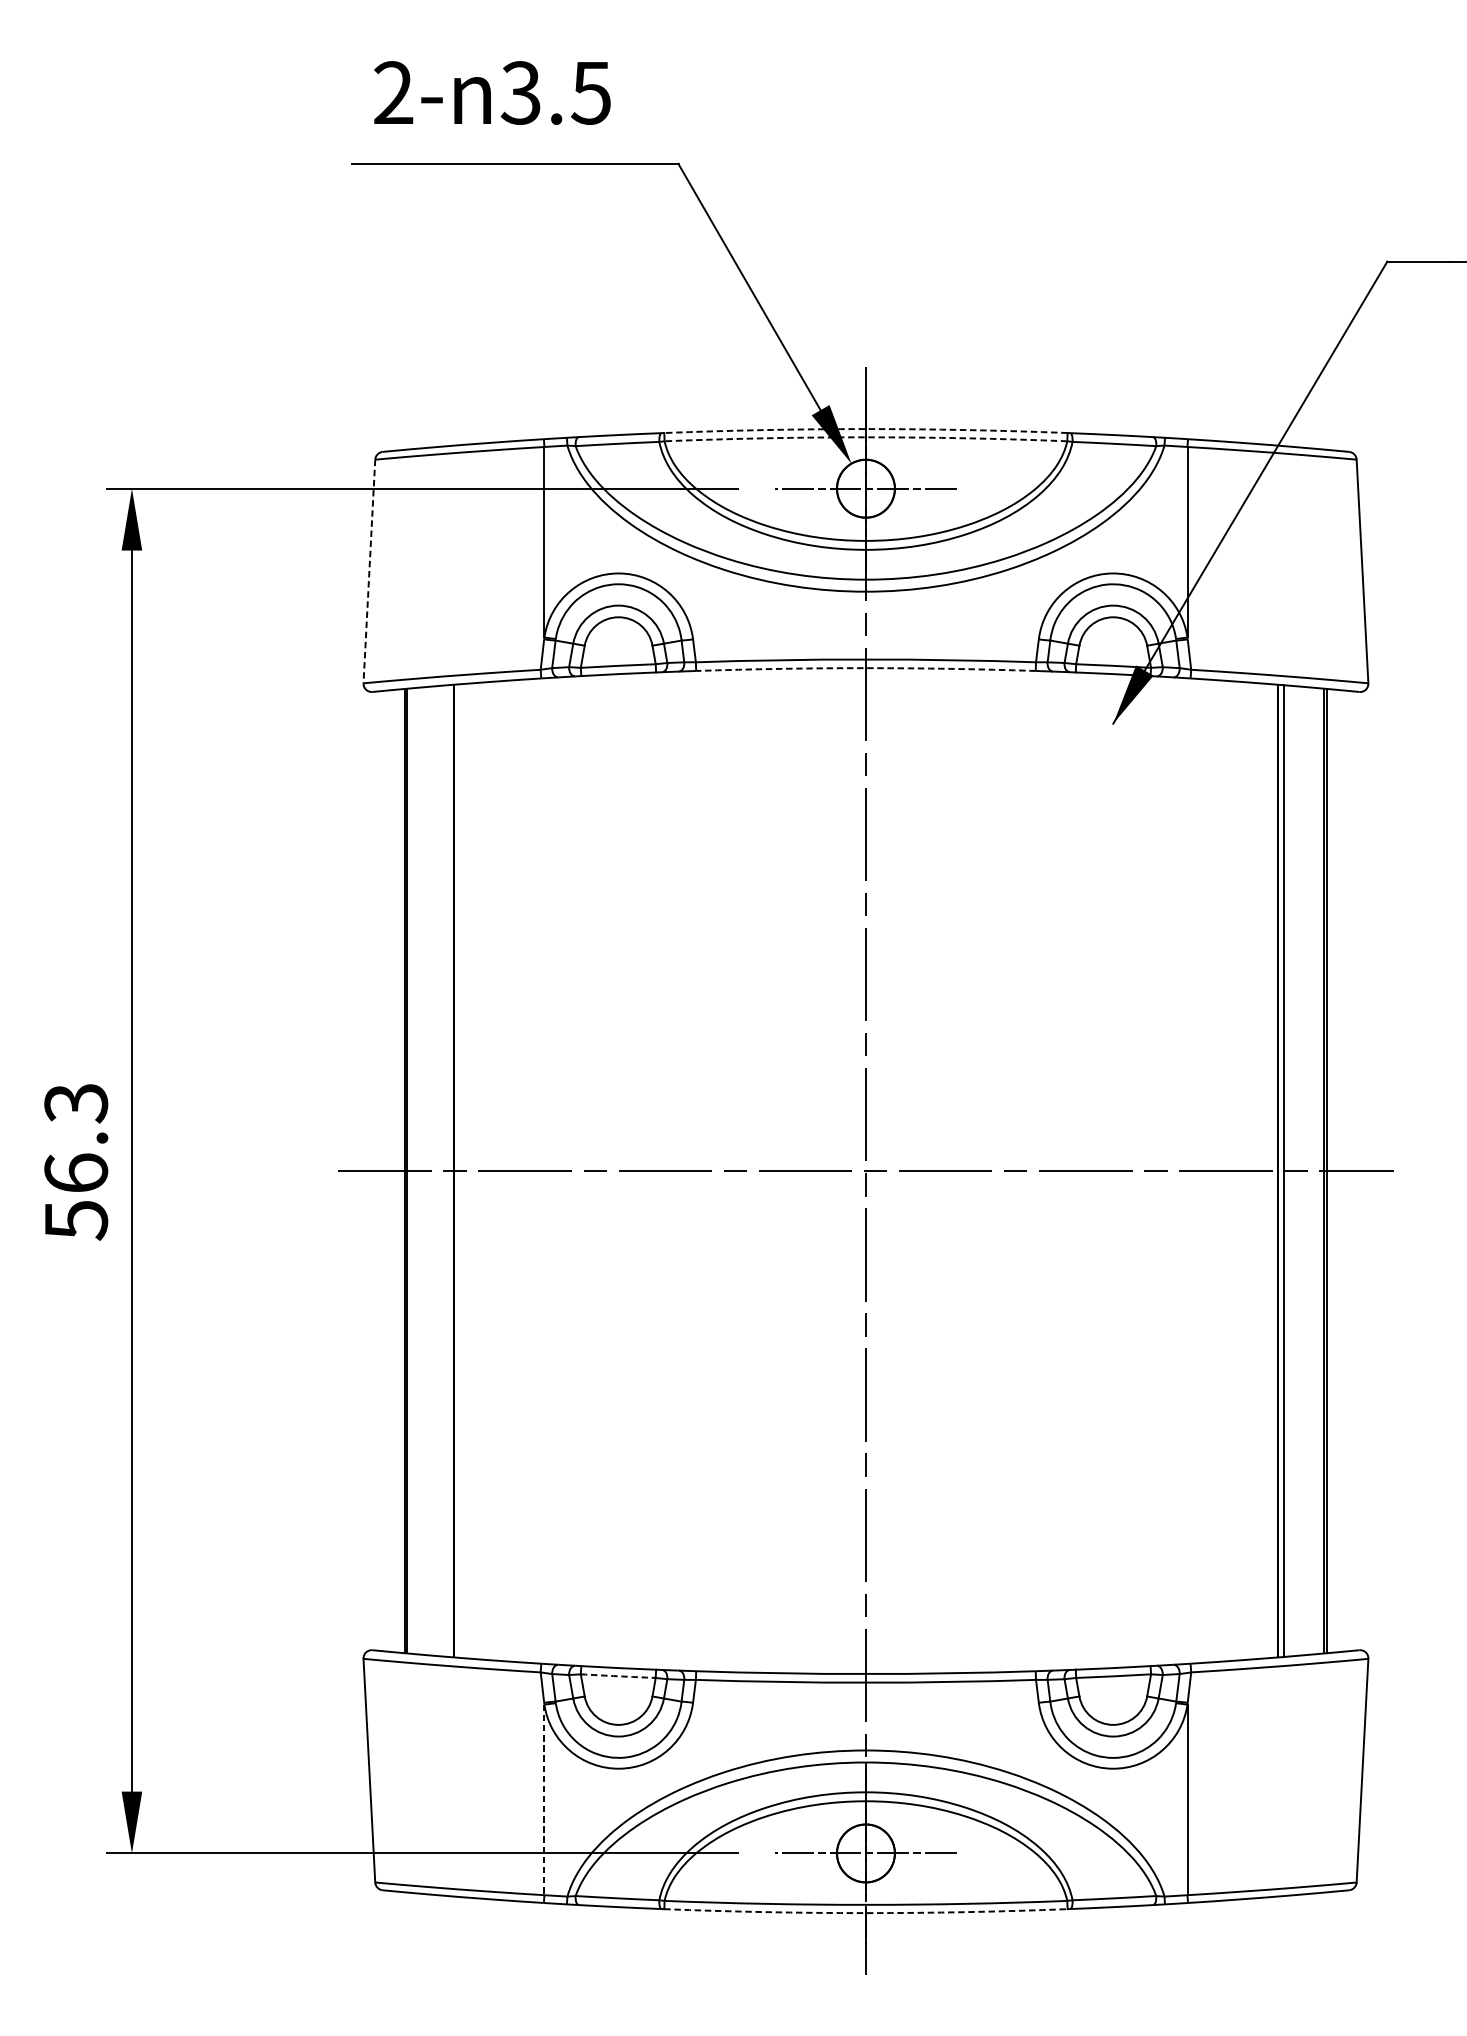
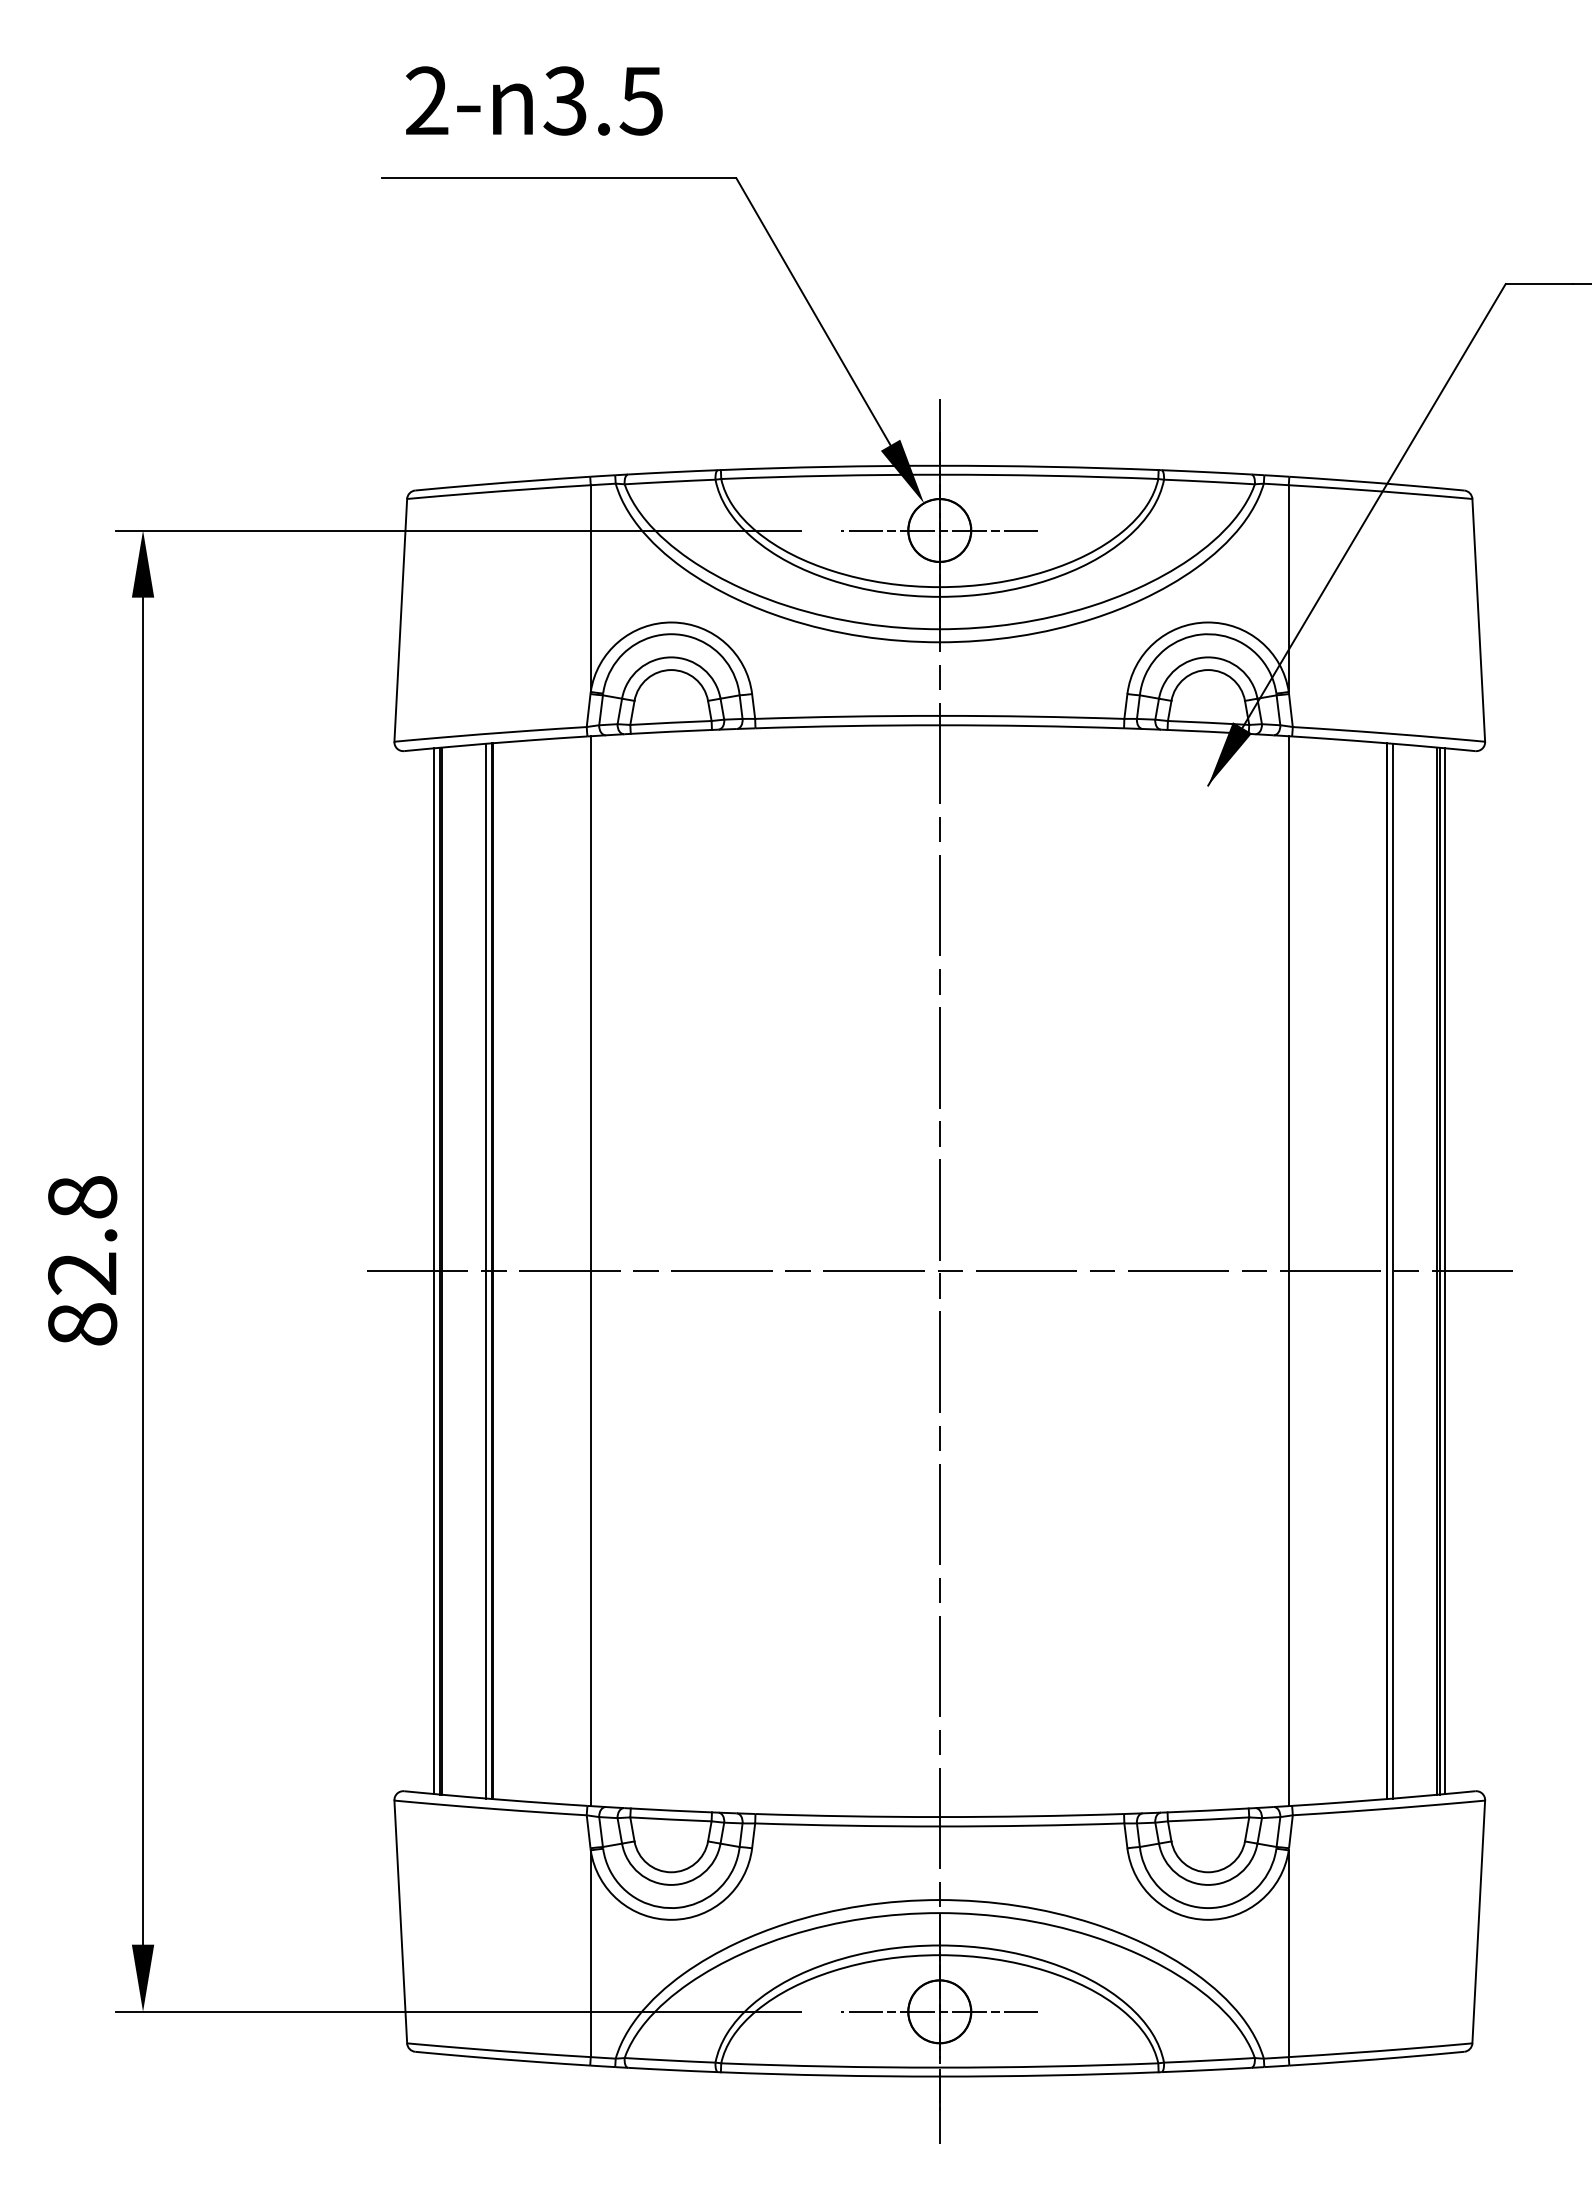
arc: (865, 428) -> (939, 465), dashed -> solid
arc: (865, 437) -> (939, 474), dashed -> solid
line: (369, 571) -> (400, 620), dashed -> solid
arc: (865, 668) -> (939, 725), dashed -> solid
text: (76, 1162) -> (82, 1261), 56.3 -> 82.8
line: (448, 1170) -> (486, 1270), added
line: (400, 1171) -> (434, 1271), added
line: (544, 1171) -> (590, 1271), added
line: (1187, 1171) -> (1288, 1271), added
line: (1331, 1171) -> (1445, 1271), added
arc: (617, 1676) -> (670, 1819), dashed -> solid
line: (544, 1800) -> (590, 1954), dashed -> solid
arc: (865, 1913) -> (939, 2076), dashed -> solid

